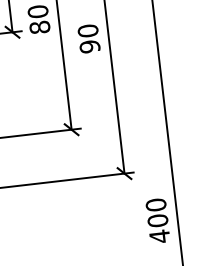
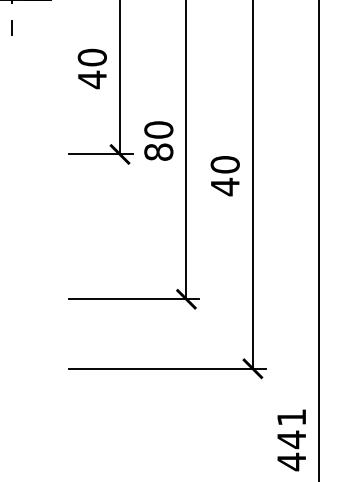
text: (89, 46) -> (224, 186), 90 -> 40
text: (156, 212) -> (291, 428), 400 -> 441

